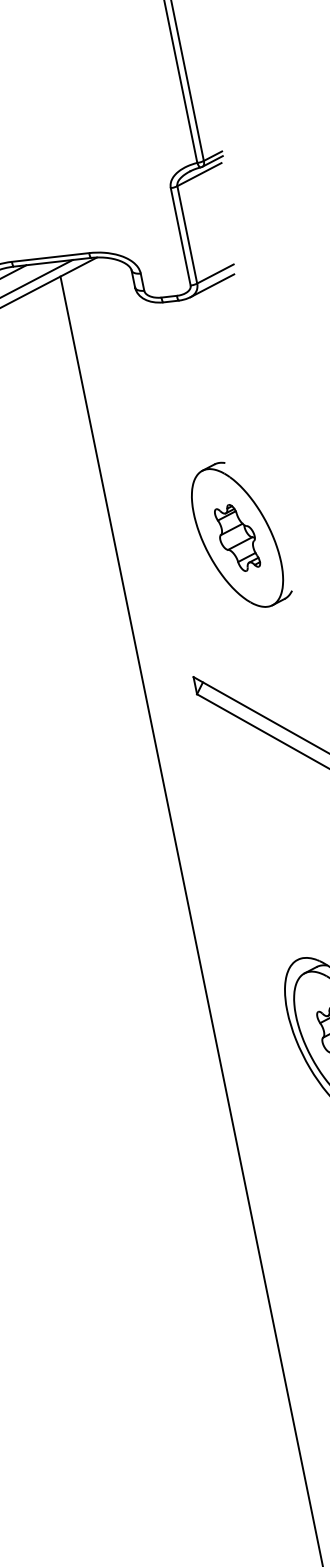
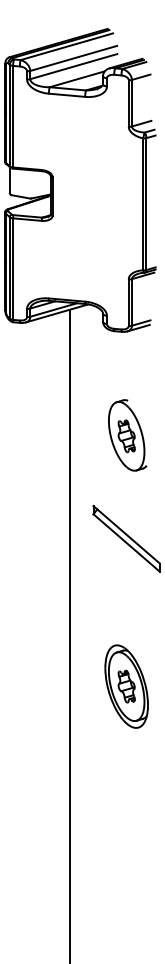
part: (238, 535) -> (127, 435), moved

